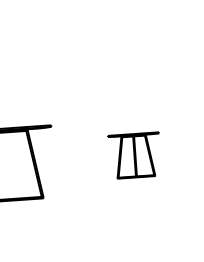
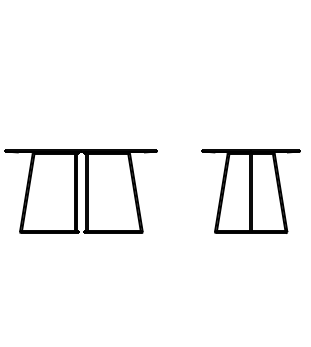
part: (134, 155) -> (250, 191), size x1.67

